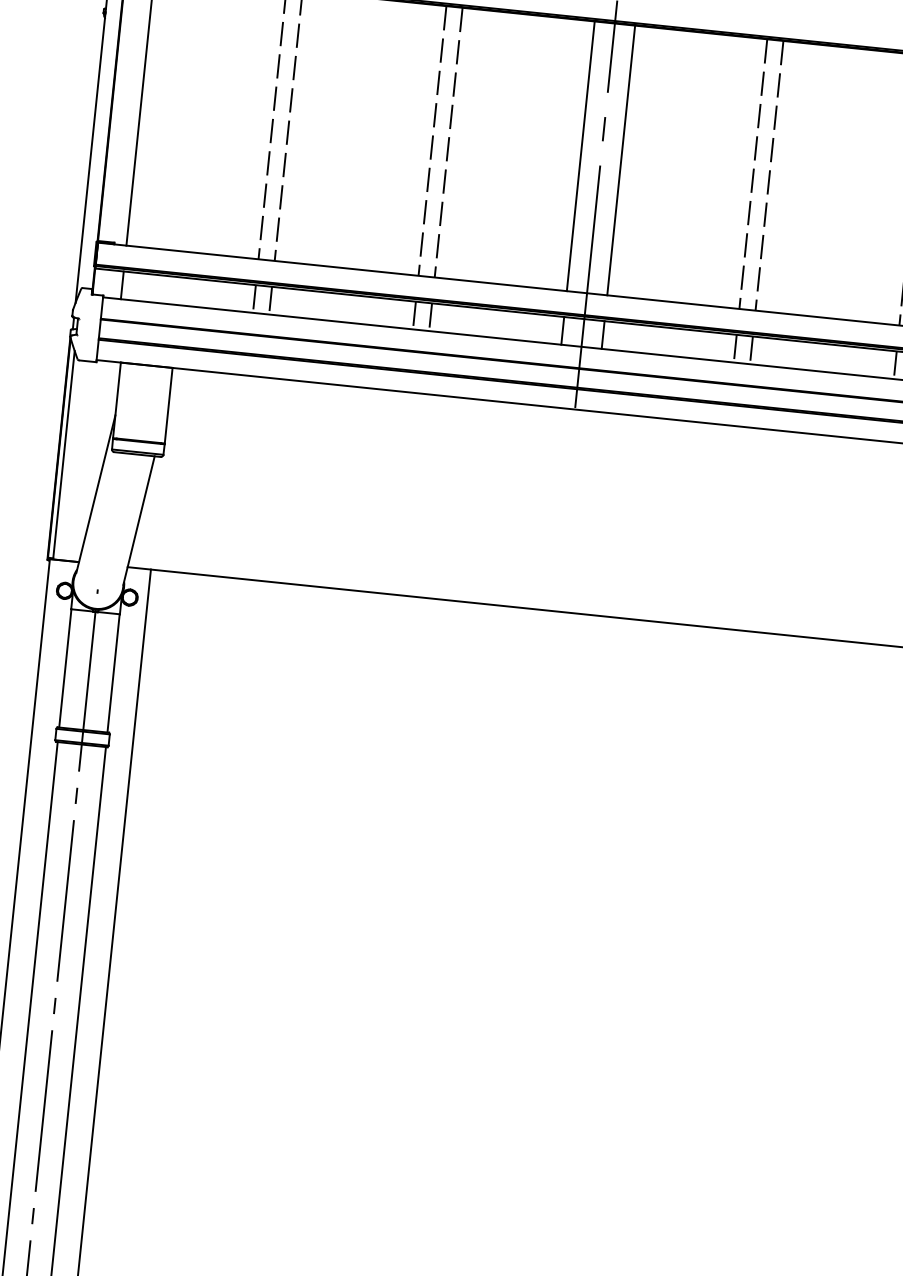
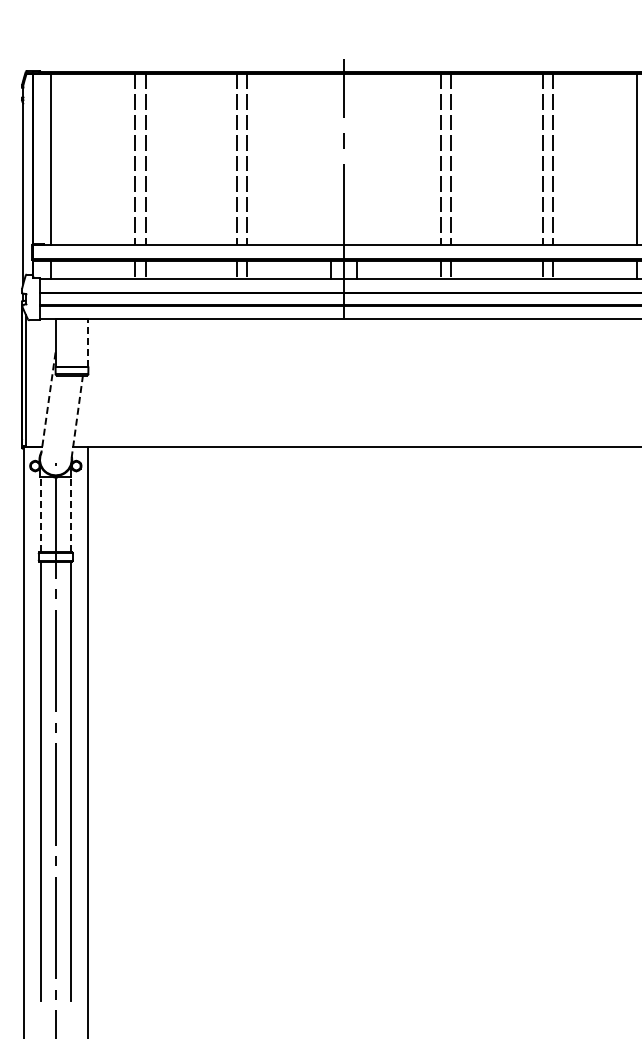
line: (581, 156) -> (331, 159), removed
line: (620, 160) -> (356, 159), removed
line: (168, 405) -> (88, 342), solid -> dashed
line: (95, 494) -> (48, 403), solid -> dashed
line: (139, 521) -> (77, 417), solid -> dashed
line: (65, 667) -> (40, 514), solid -> dashed
line: (114, 673) -> (71, 514), solid -> dashed

